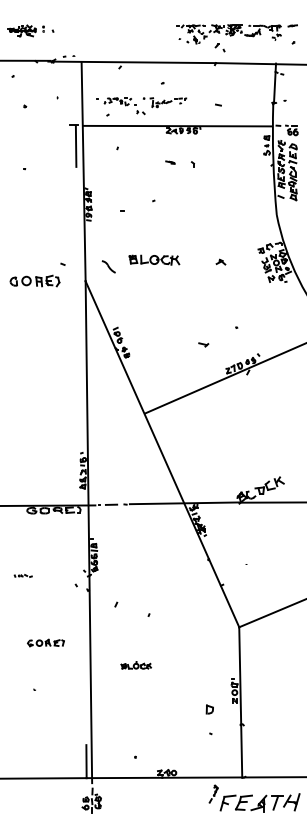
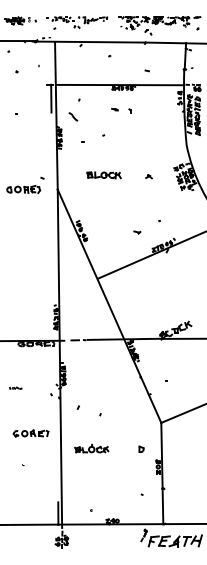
part: (141, 106) -> (77, 22), moved
part: (108, 266) -> (73, 116), moved
part: (45, 642) -> (30, 433), size x1.43
part: (135, 665) -> (91, 448), size x1.67
part: (209, 708) -> (141, 448), moved

